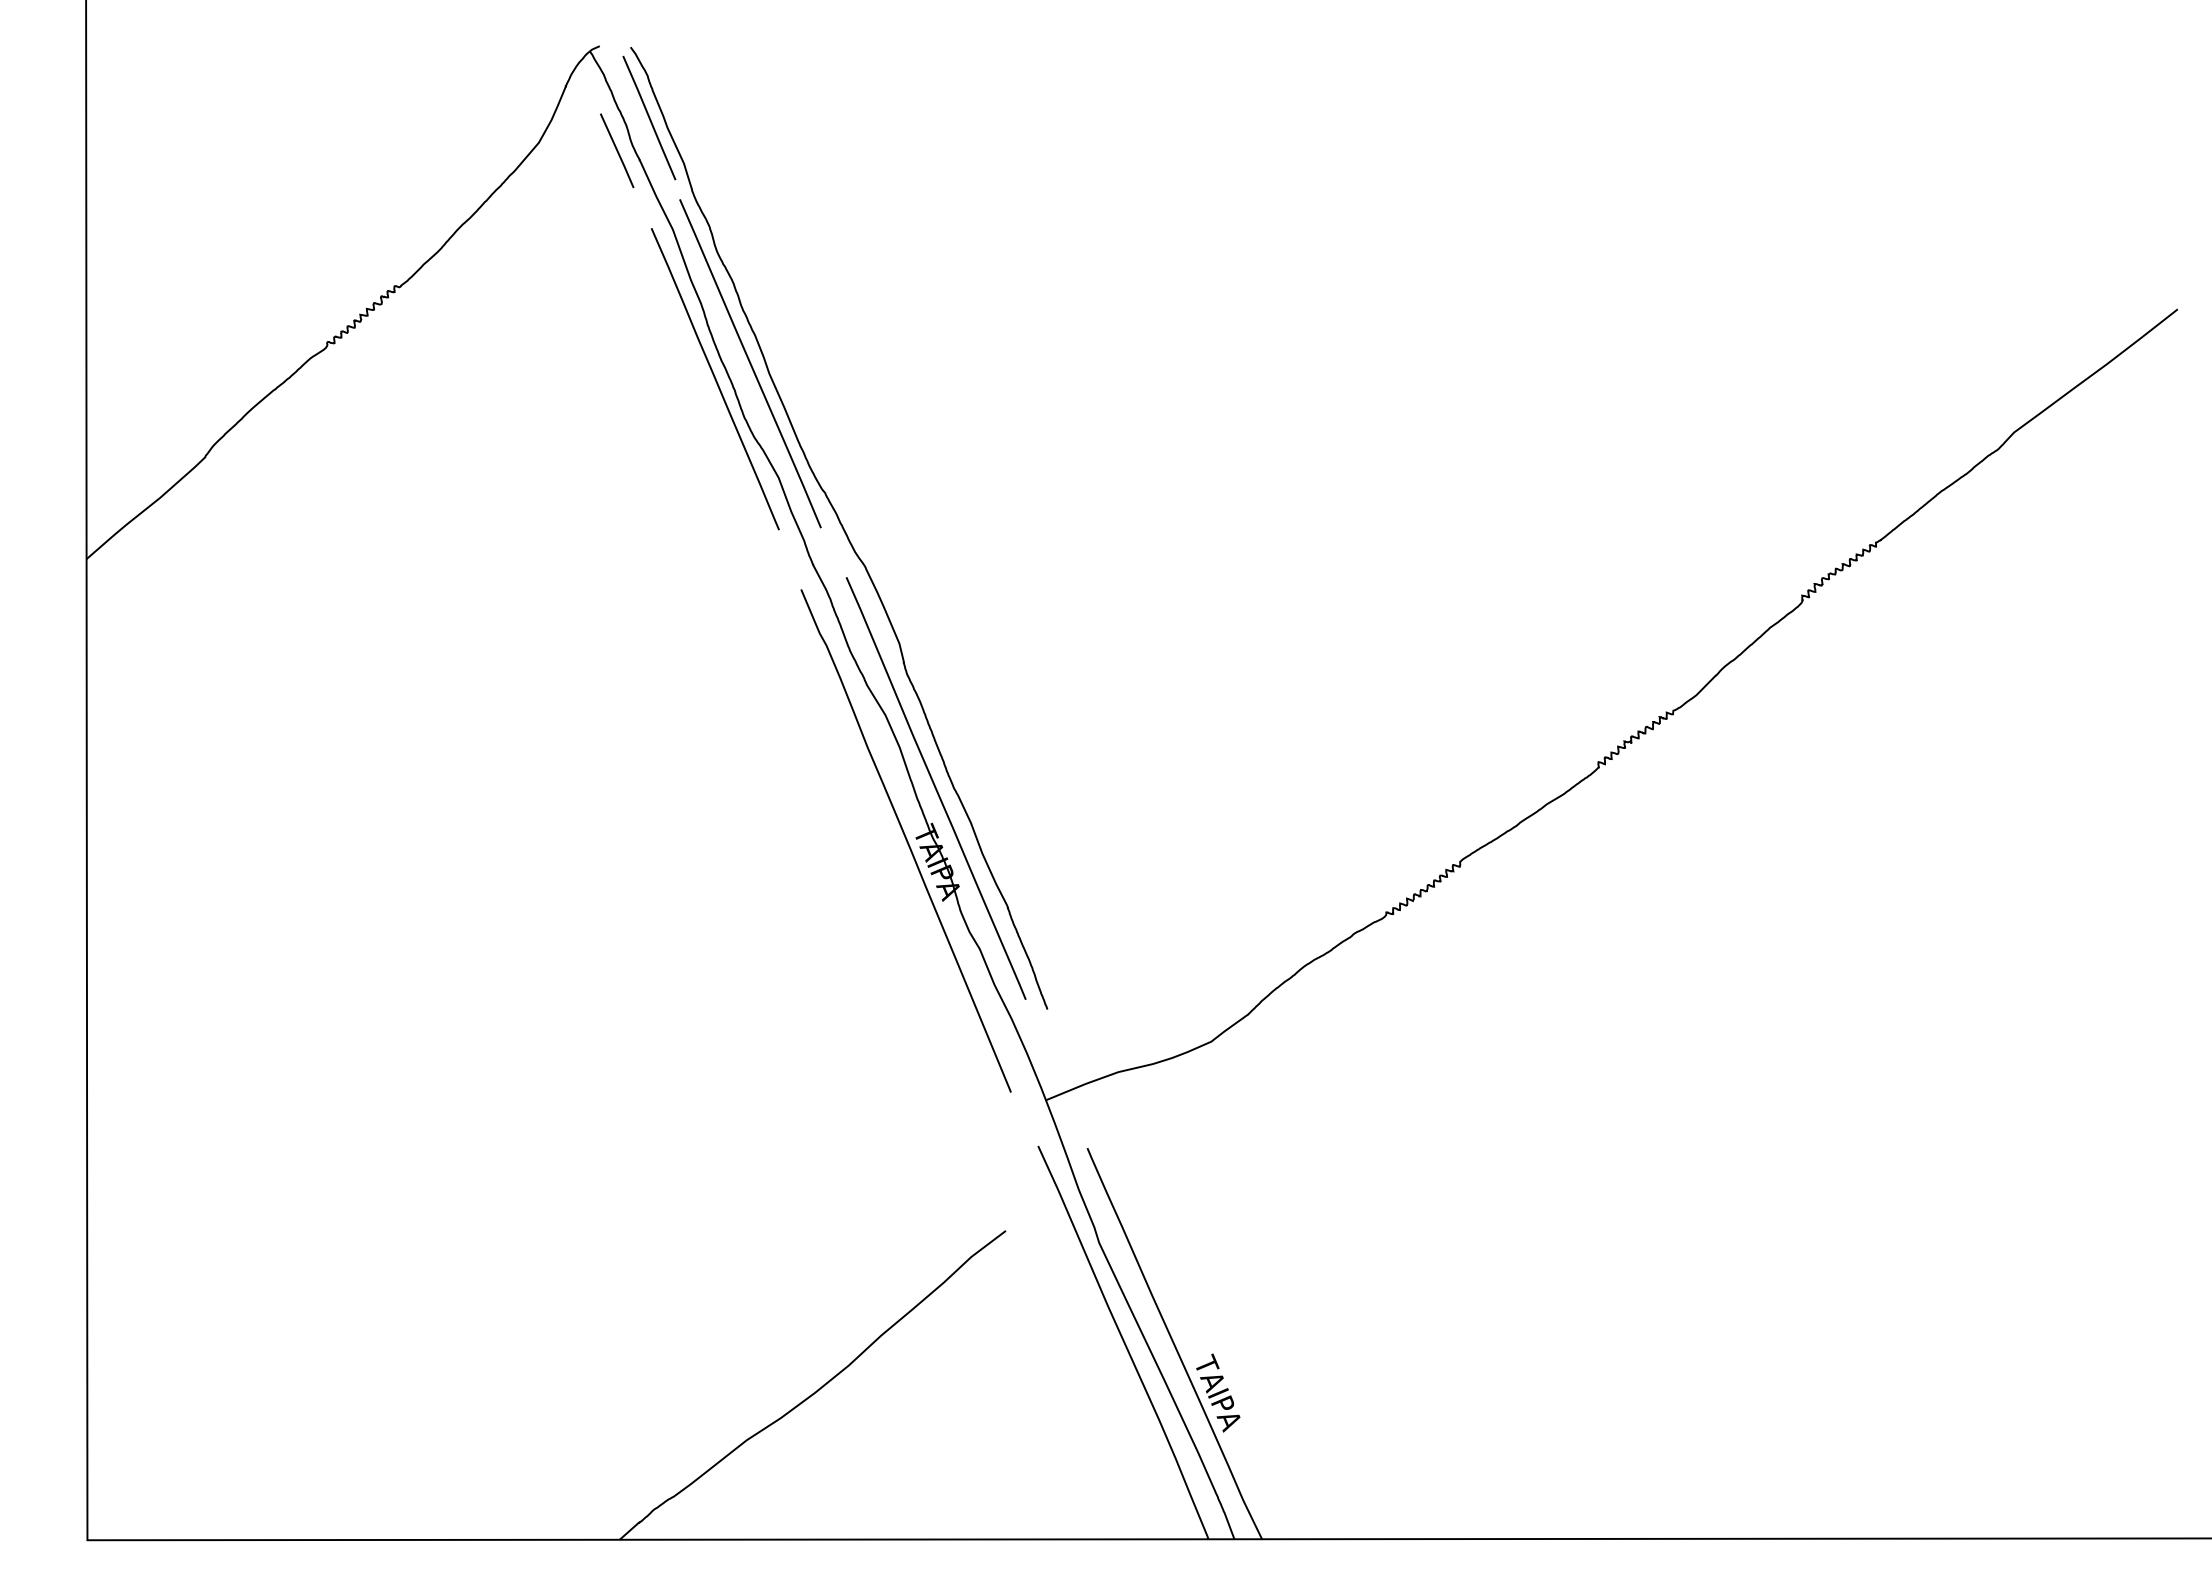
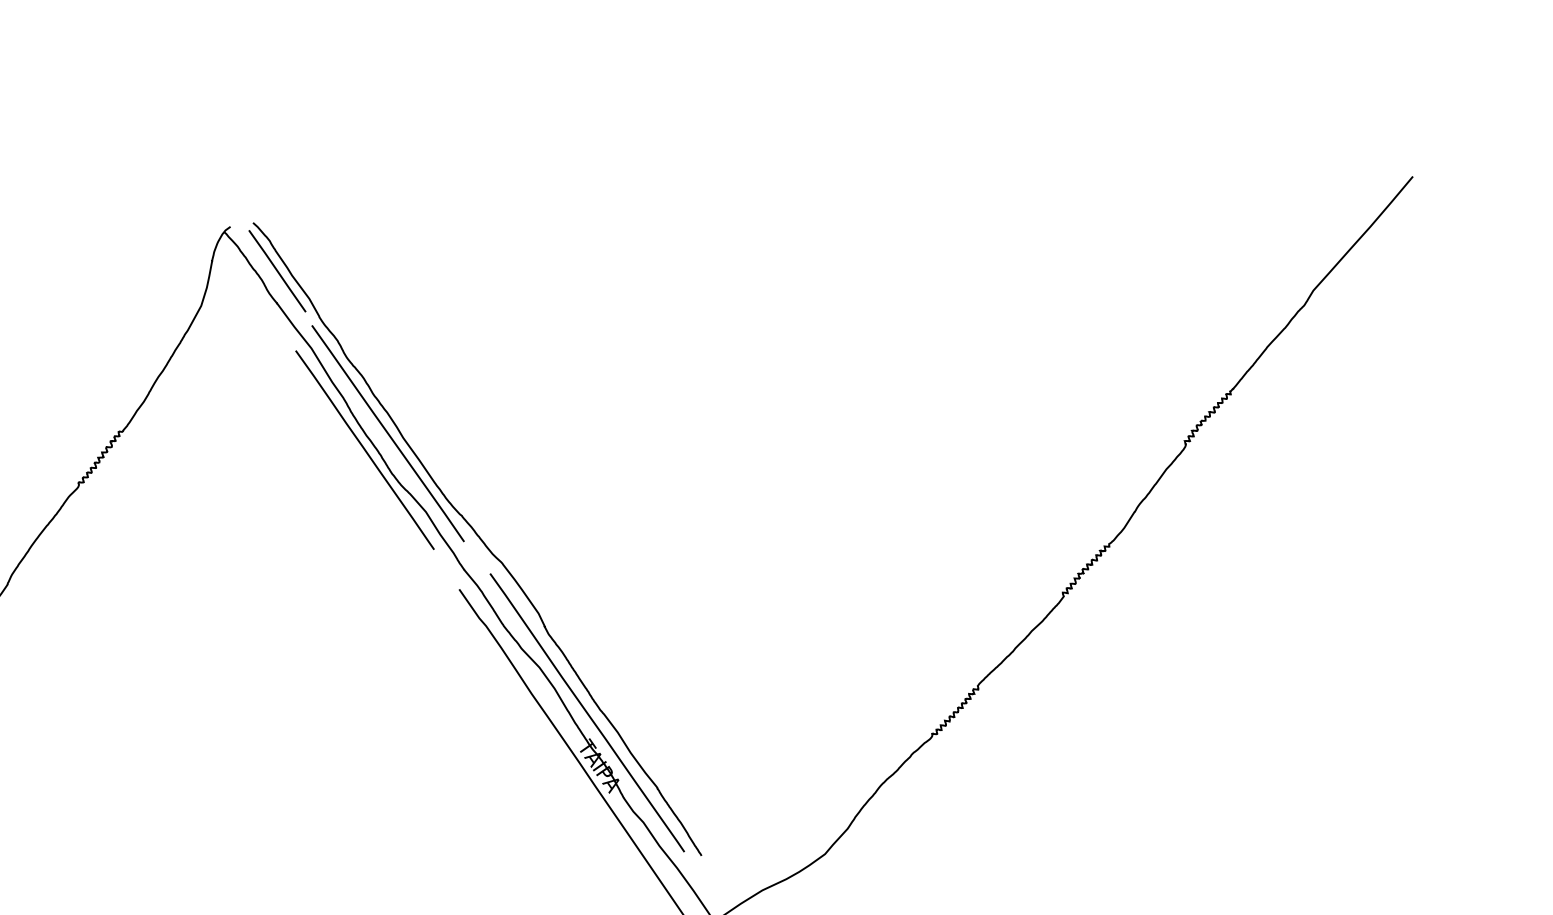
line: (617, 150) -> (259, 299), removed

